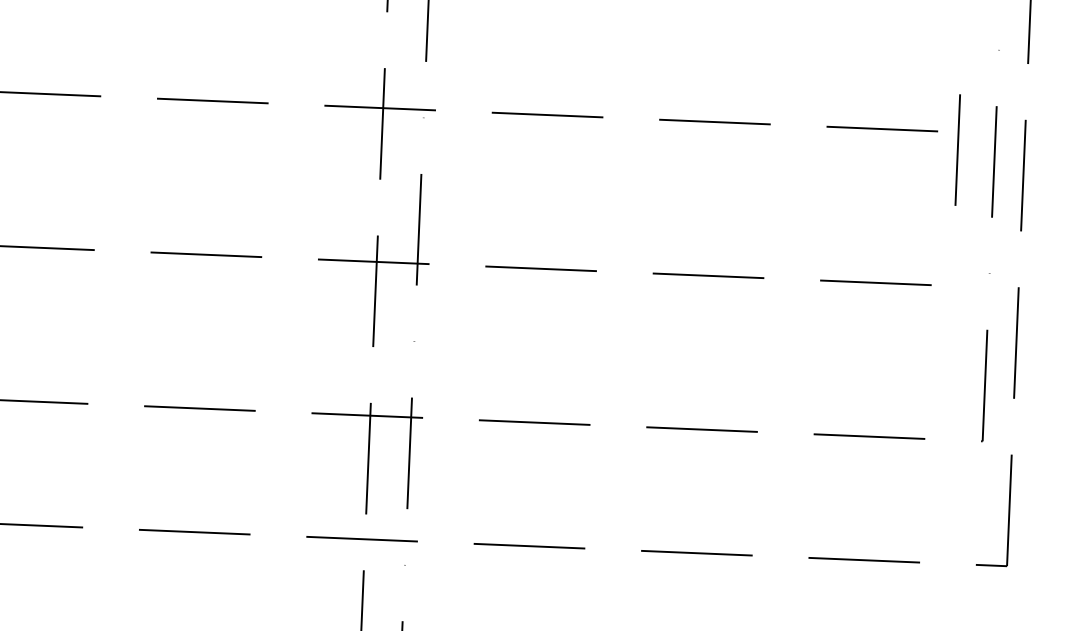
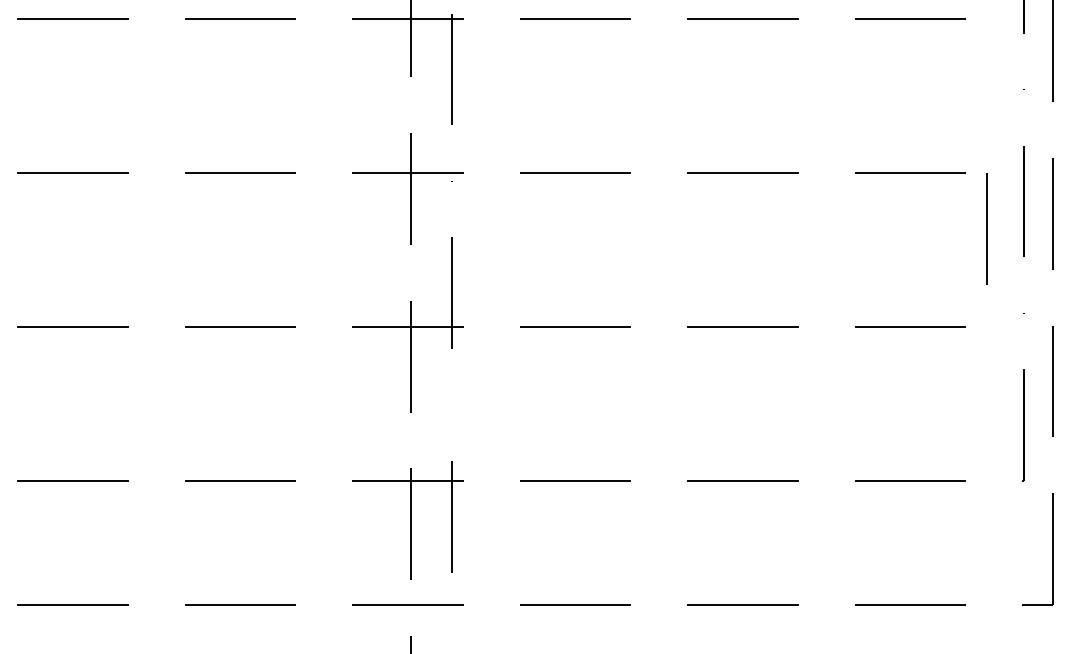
line: (957, 149) -> (986, 228), moved

